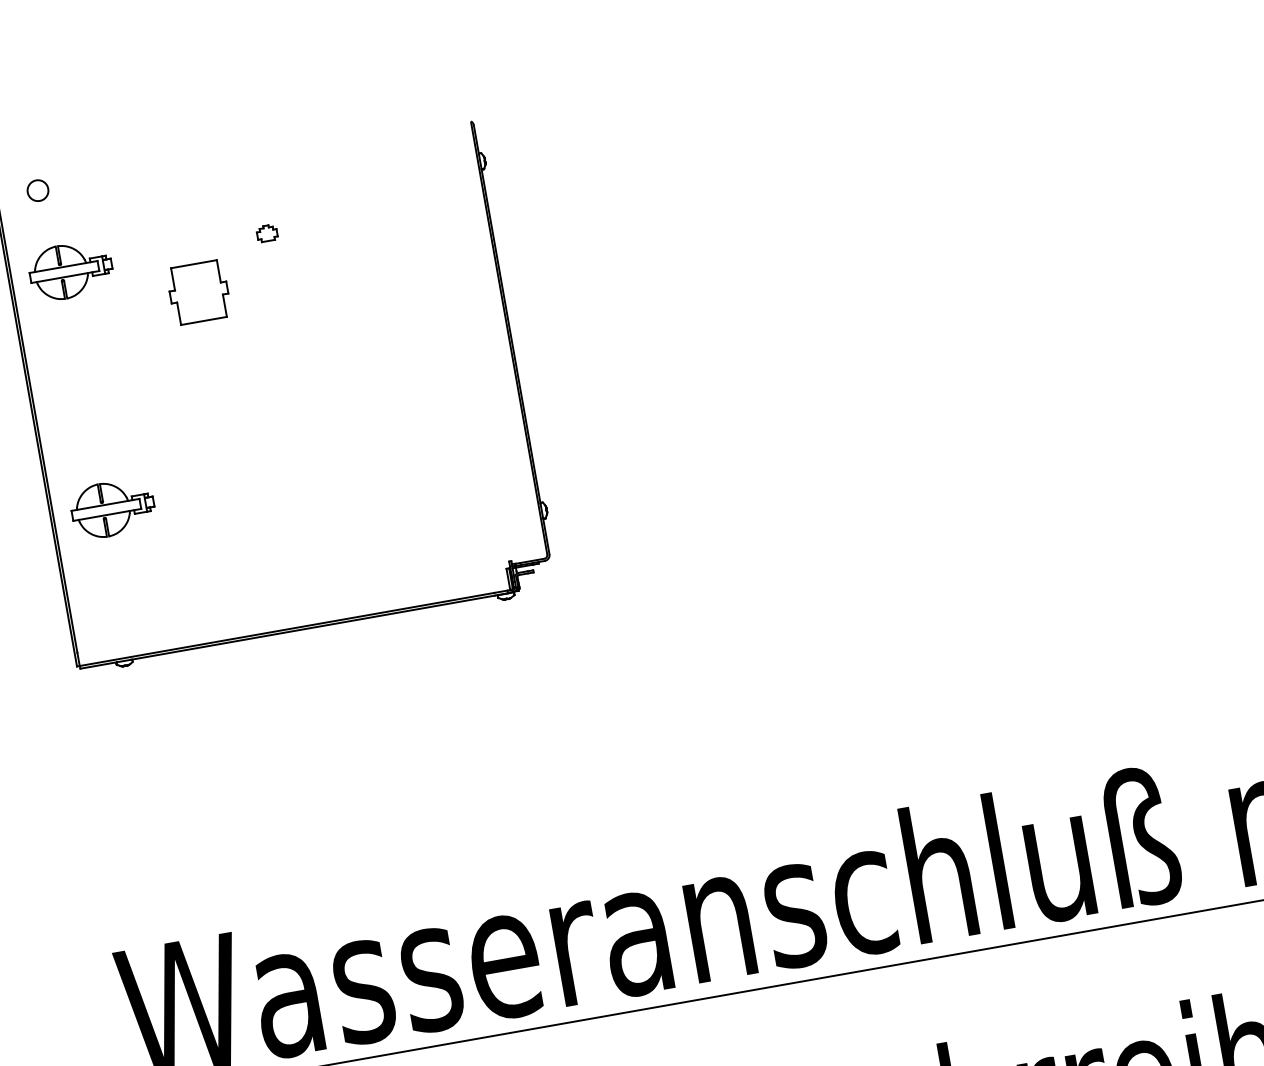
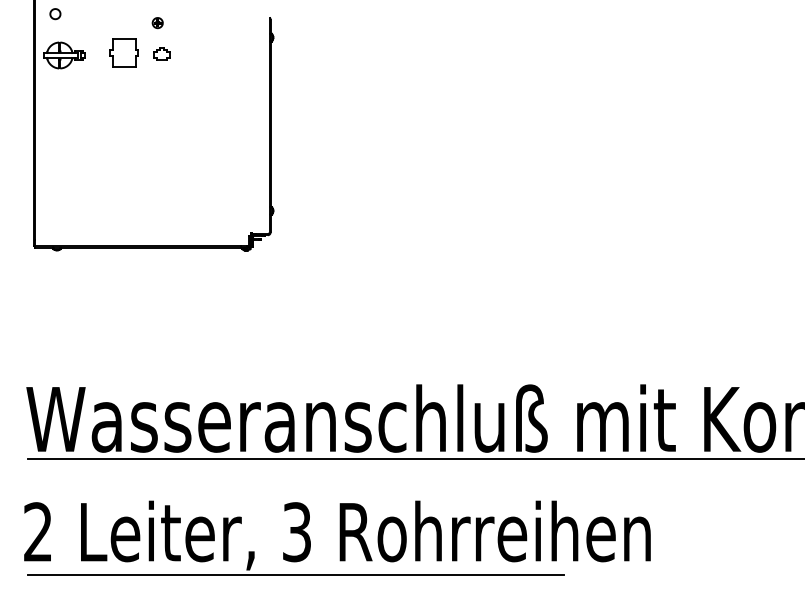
part: (247, 173) -> (157, 23), added
part: (265, 232) -> (161, 53), size x1.67
part: (197, 292) -> (123, 52), moved
part: (112, 508) -> (64, 173), removed

